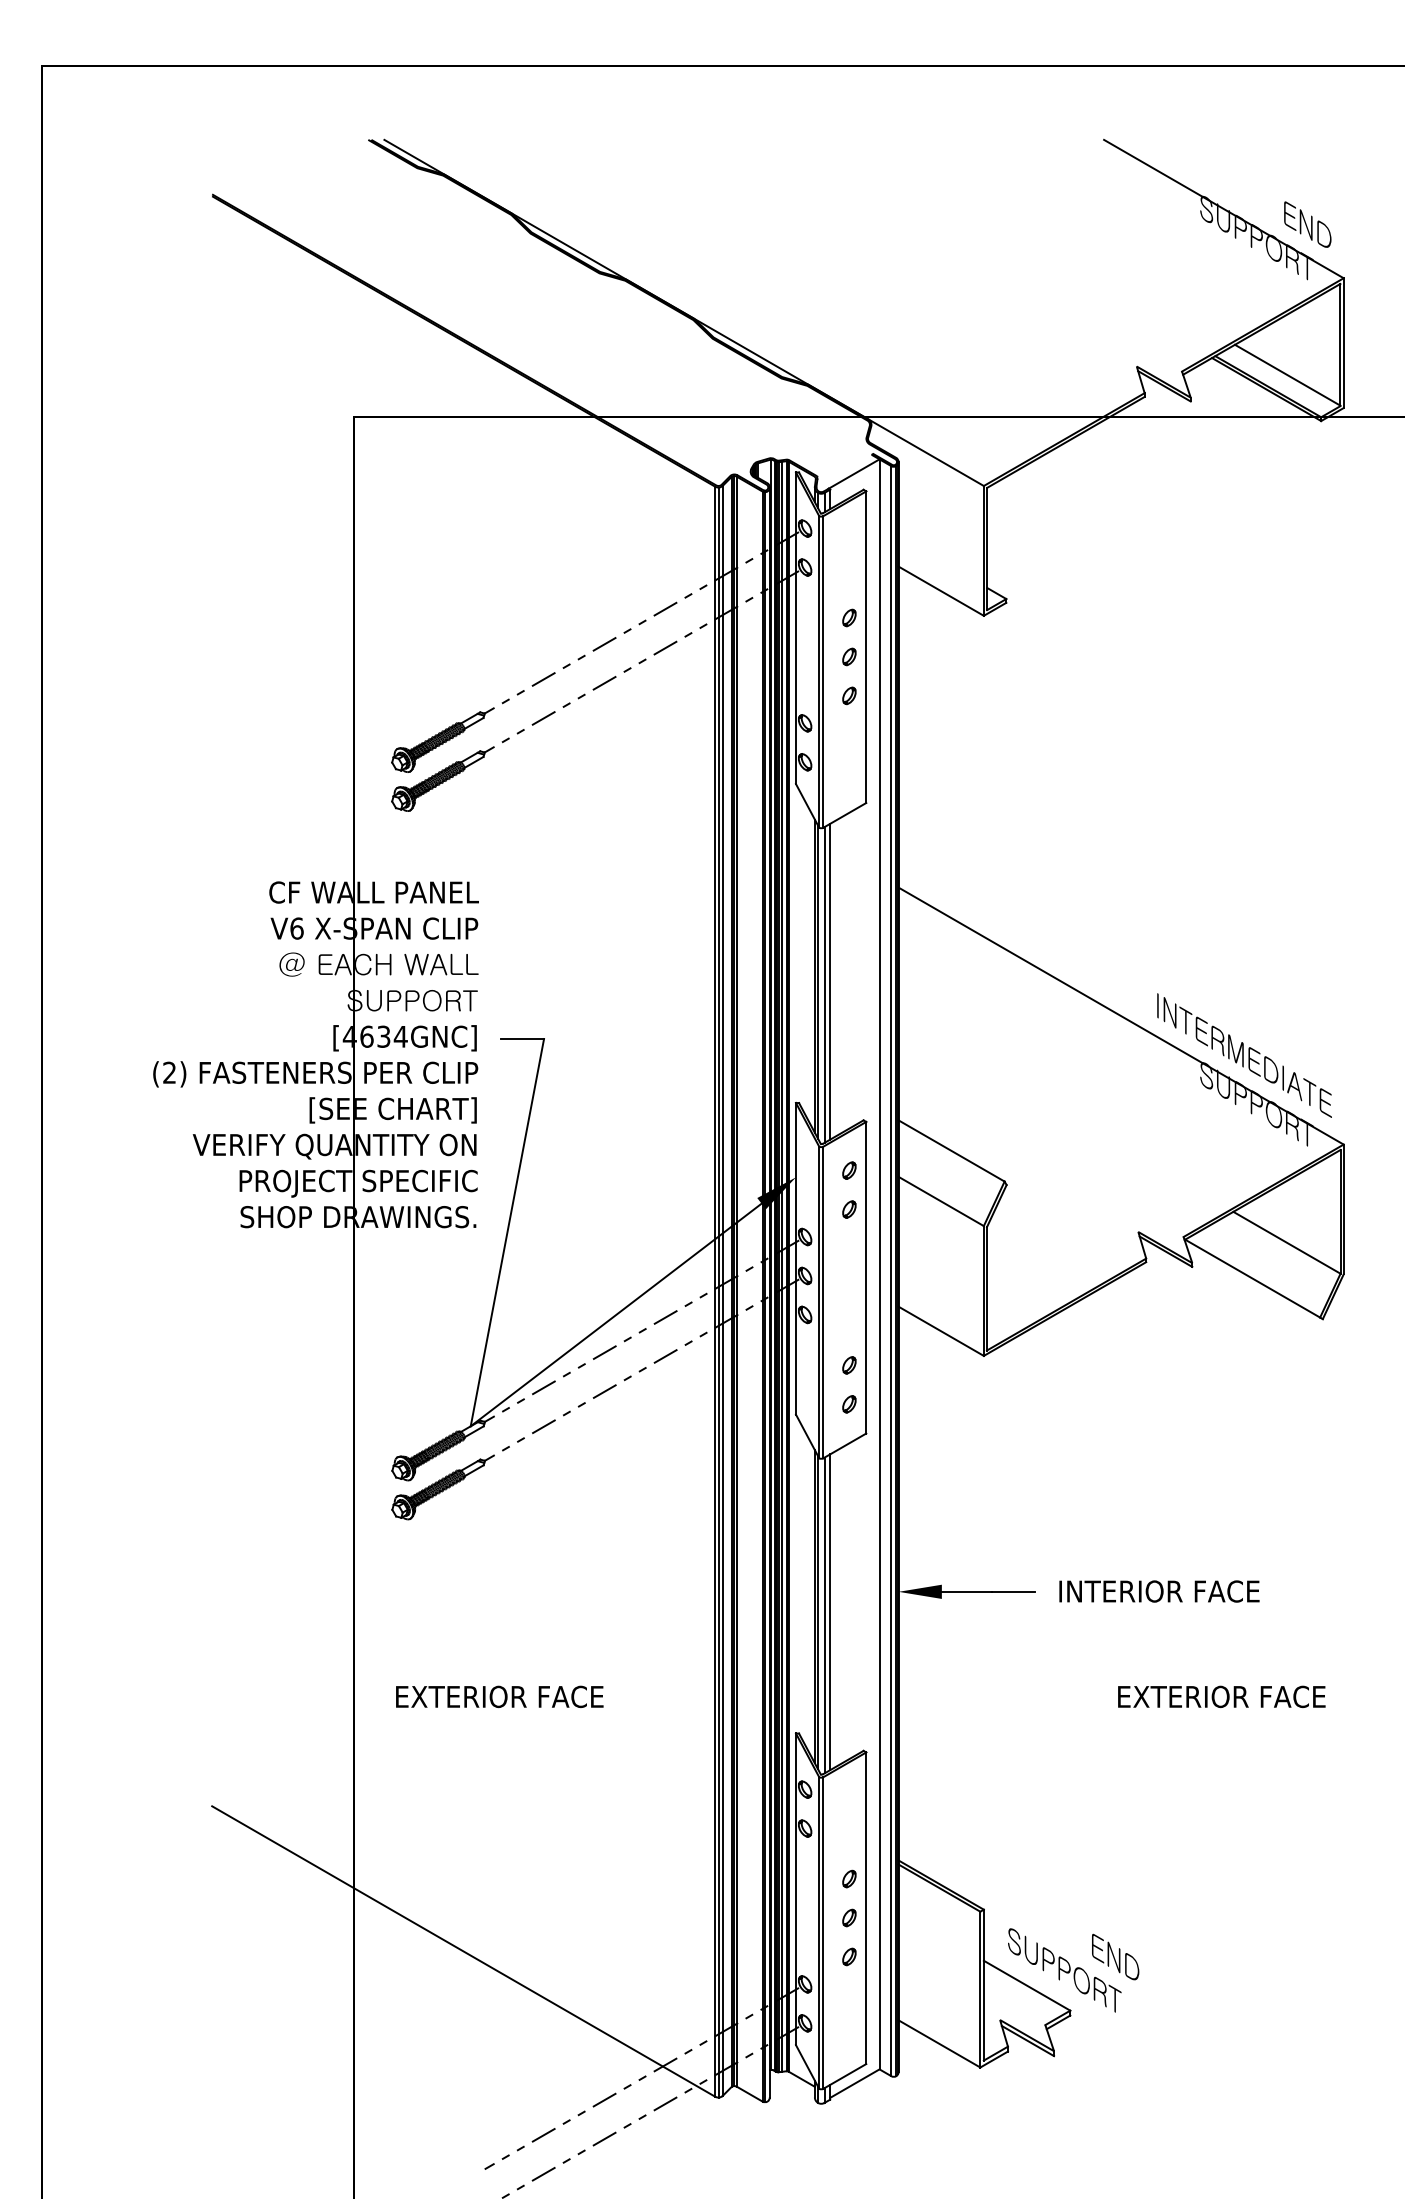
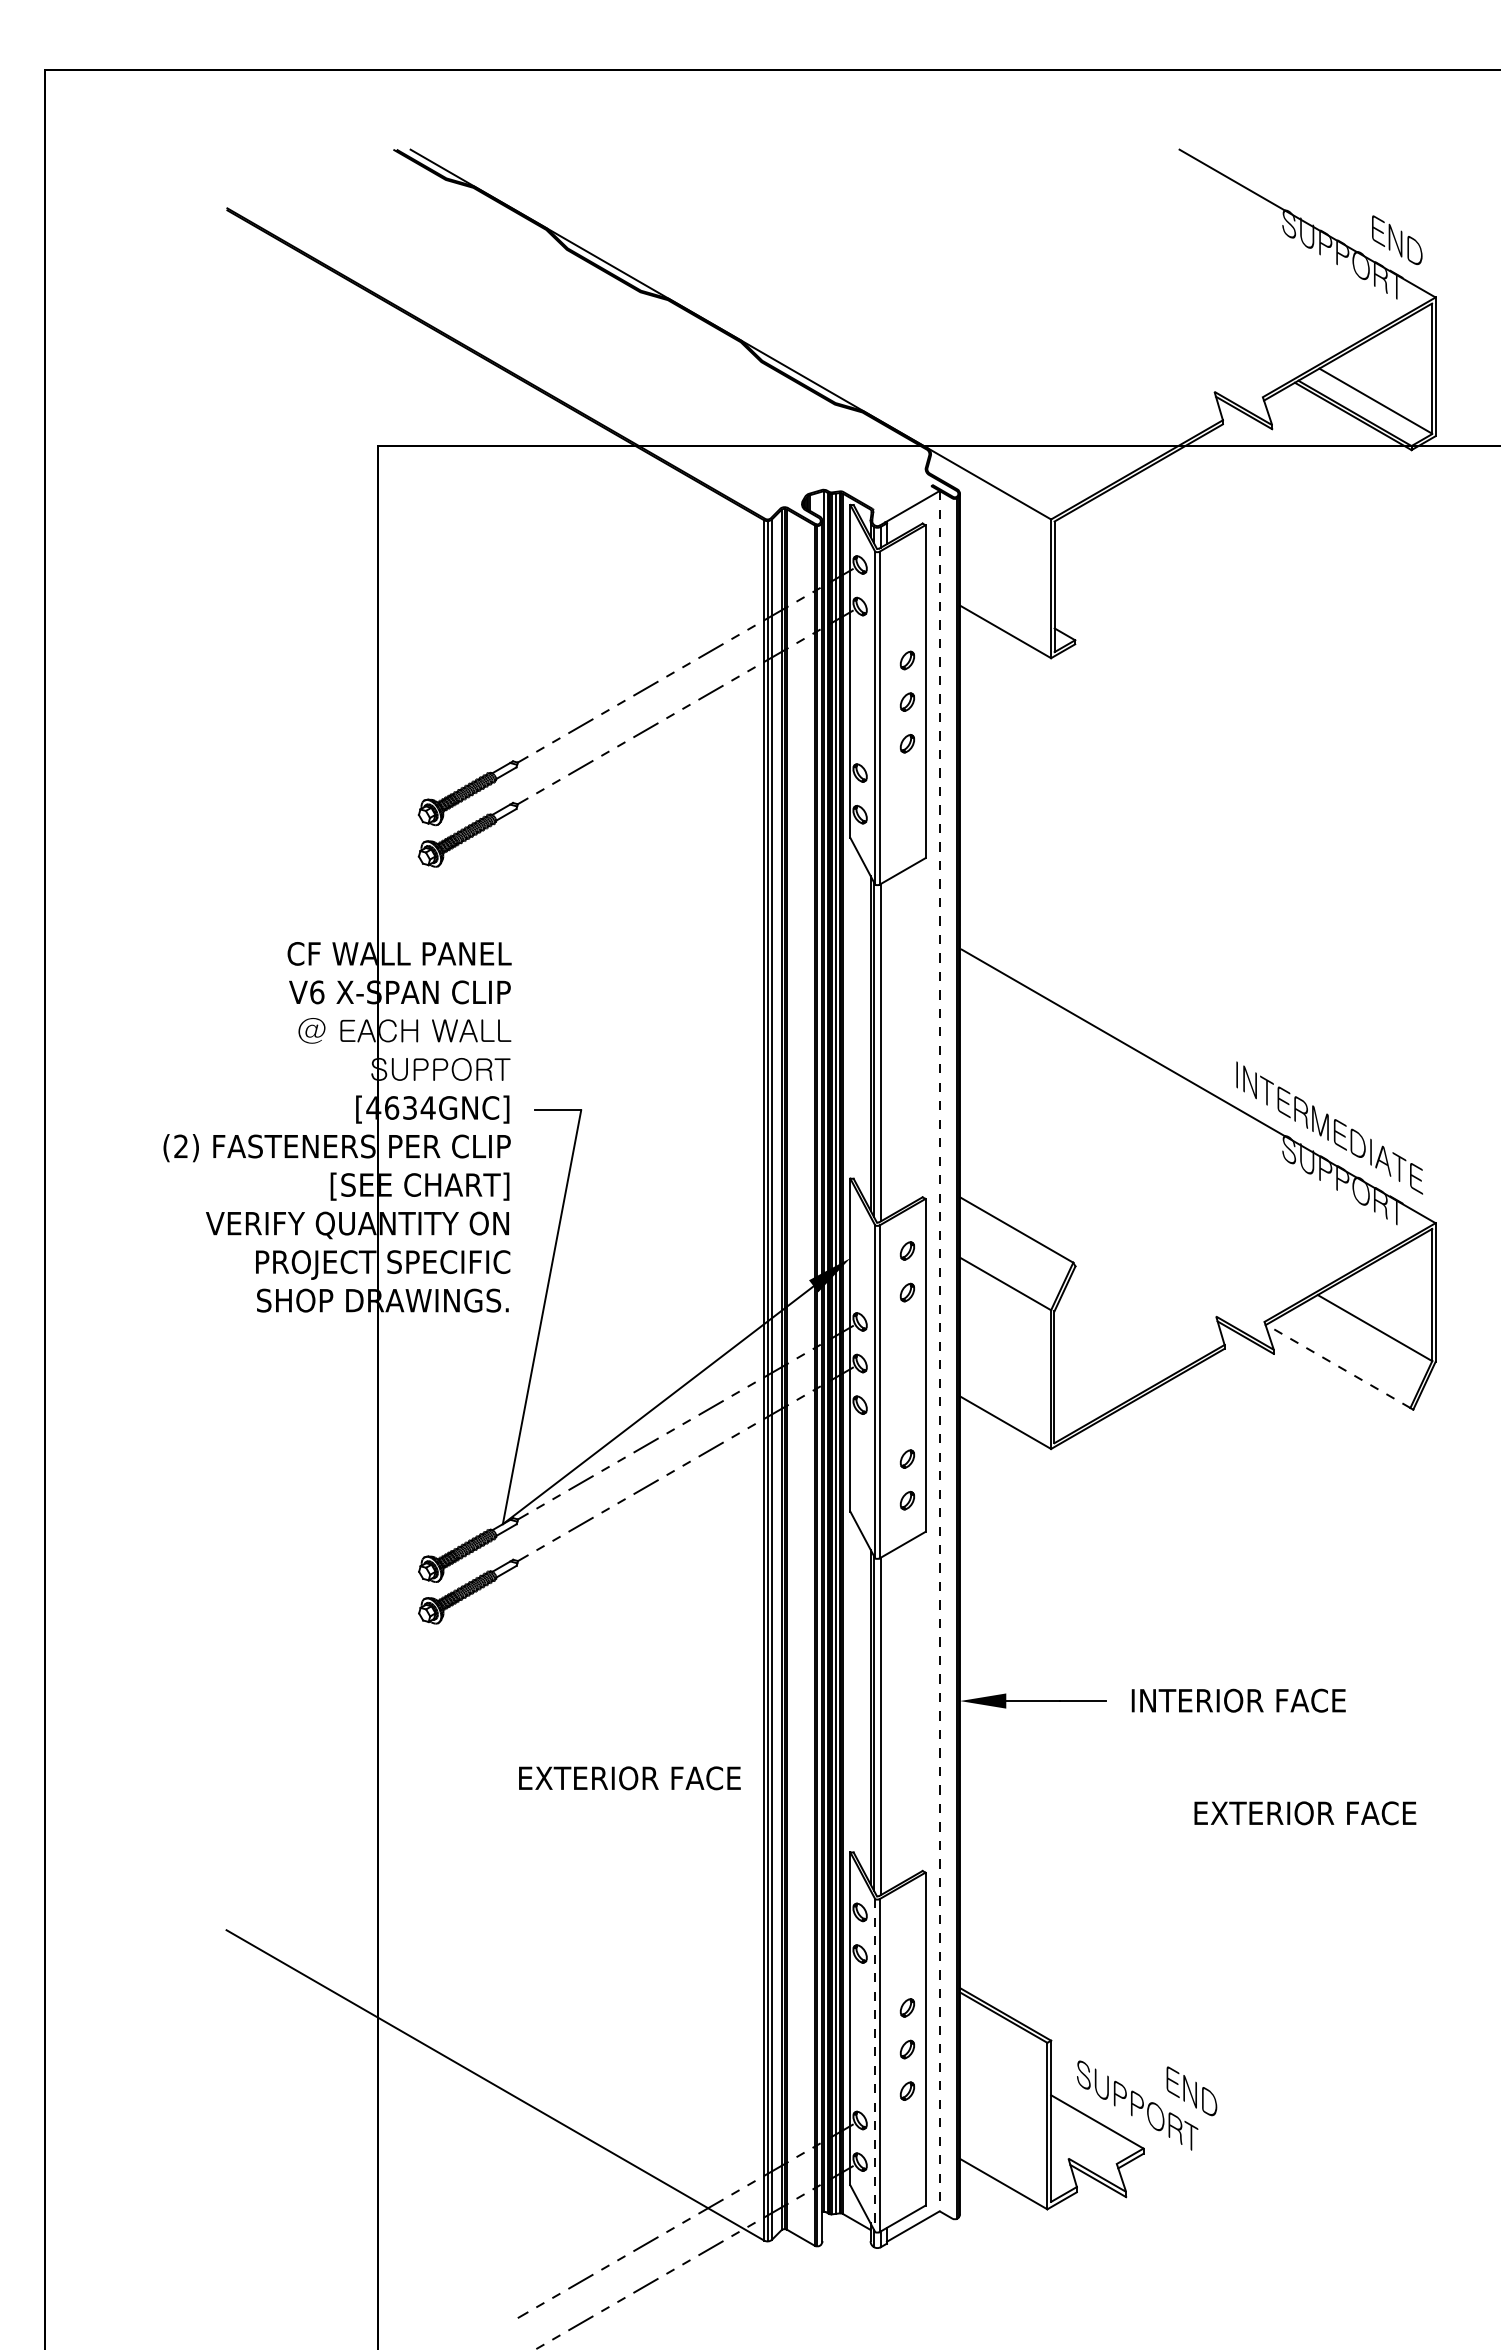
line: (829, 981) -> (886, 1048), removed
line: (879, 1264) -> (939, 1351), solid -> dashed
line: (891, 1271) -> (952, 1358), removed
line: (1251, 1278) -> (1337, 1366), solid -> dashed
line: (829, 1611) -> (886, 1722), removed
text: (499, 1697) -> (629, 1778), moved
line: (819, 1933) -> (875, 2066), solid -> dashed

